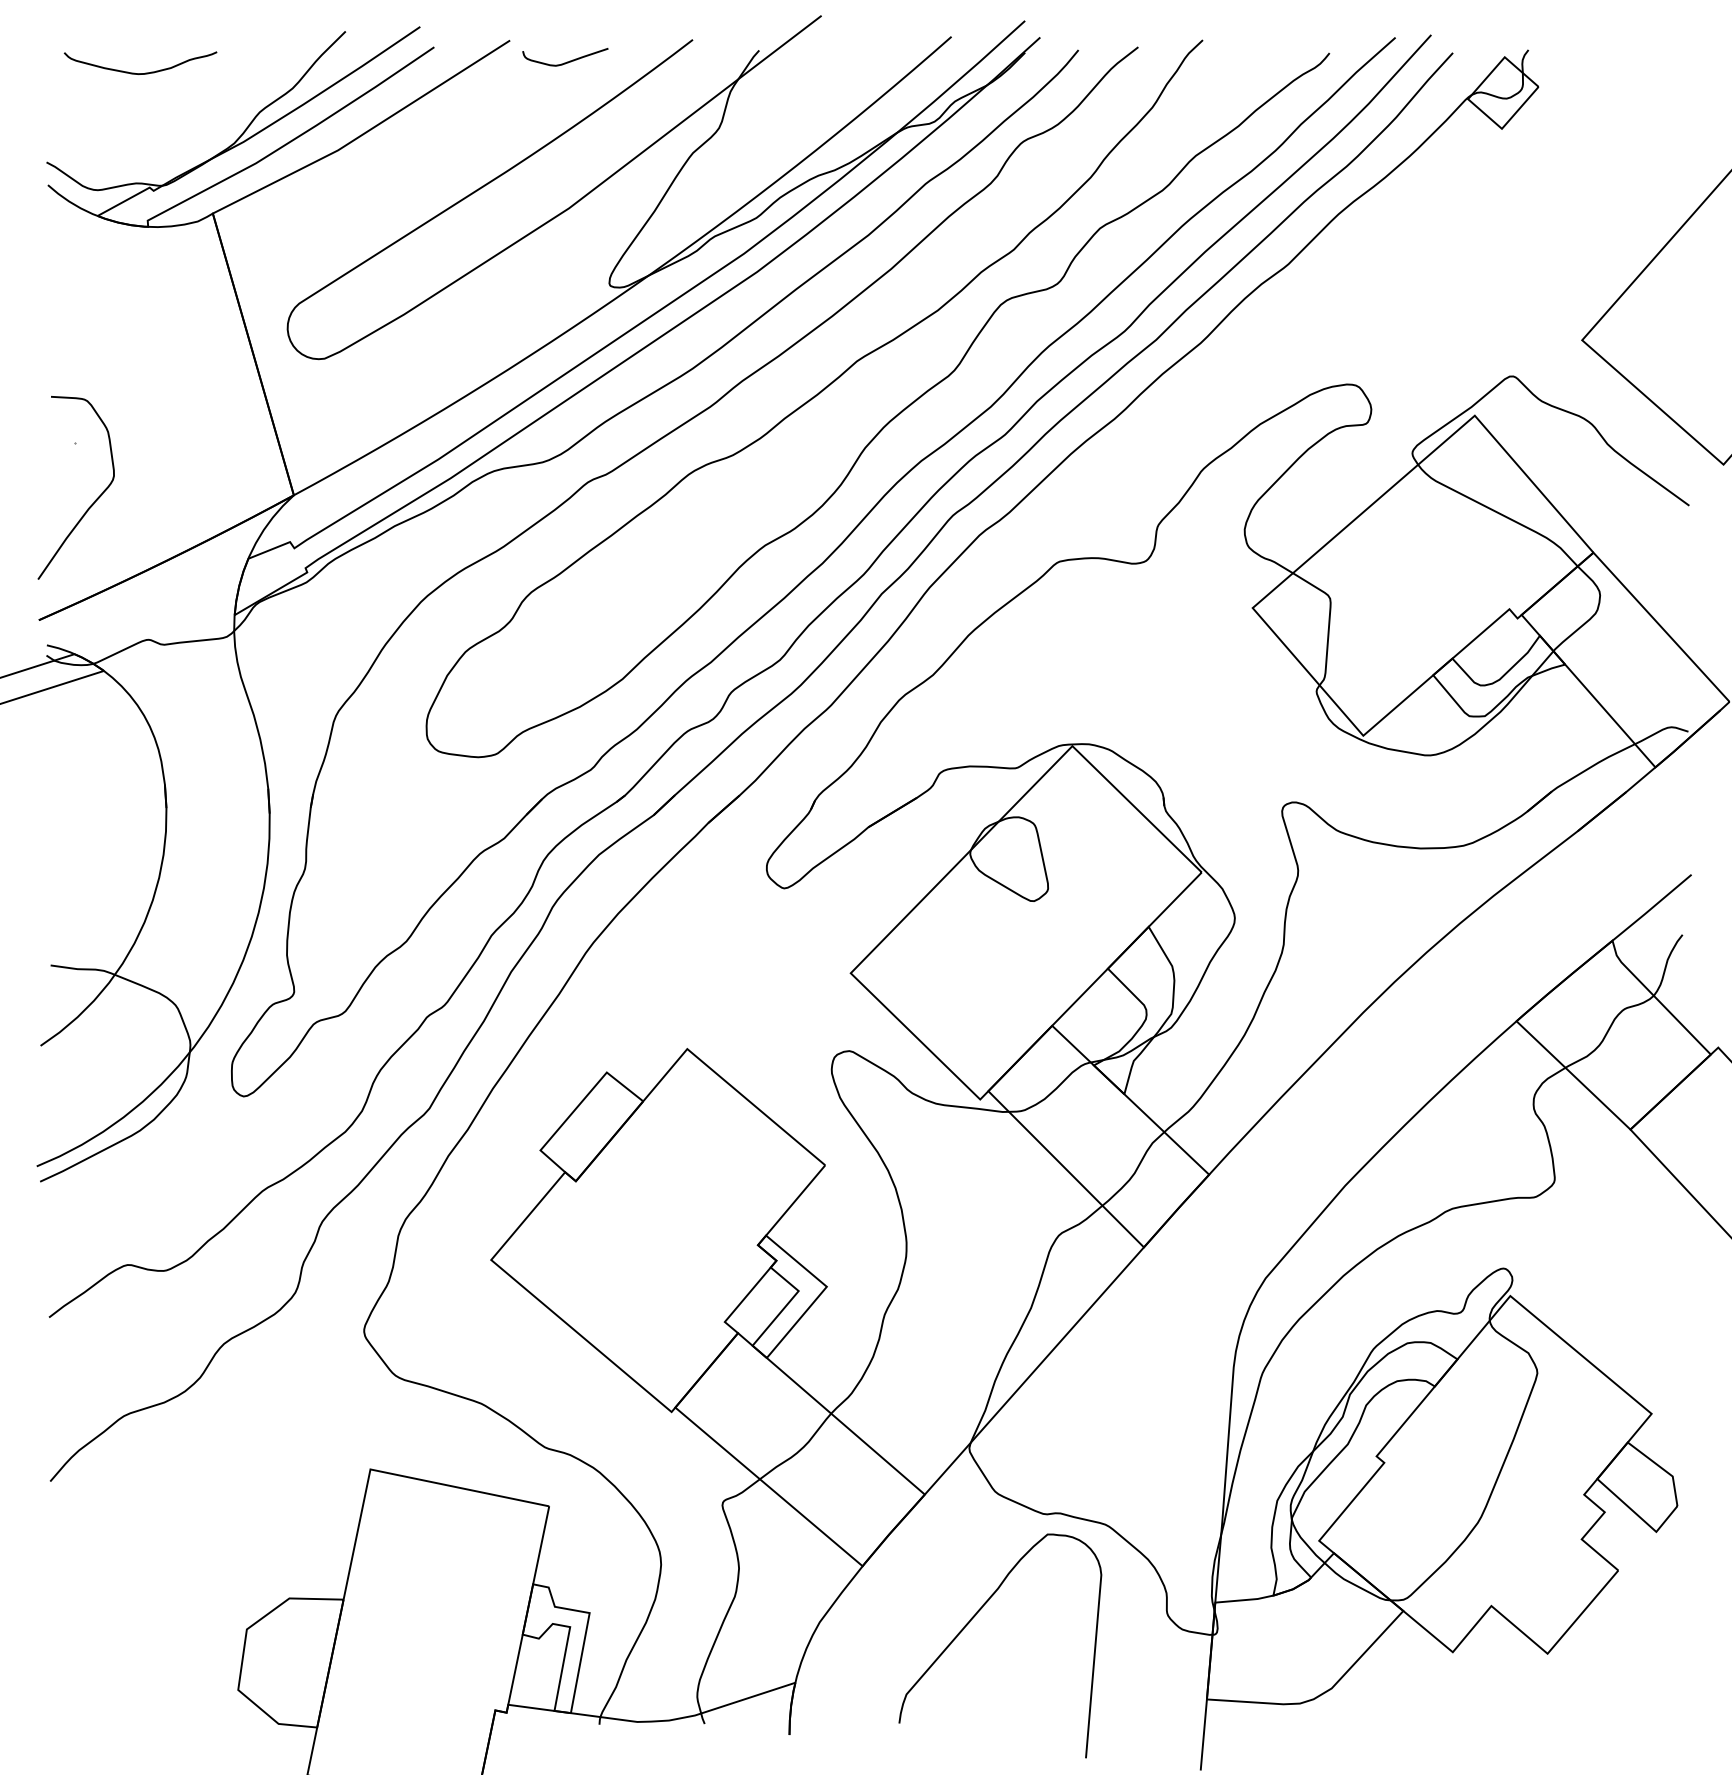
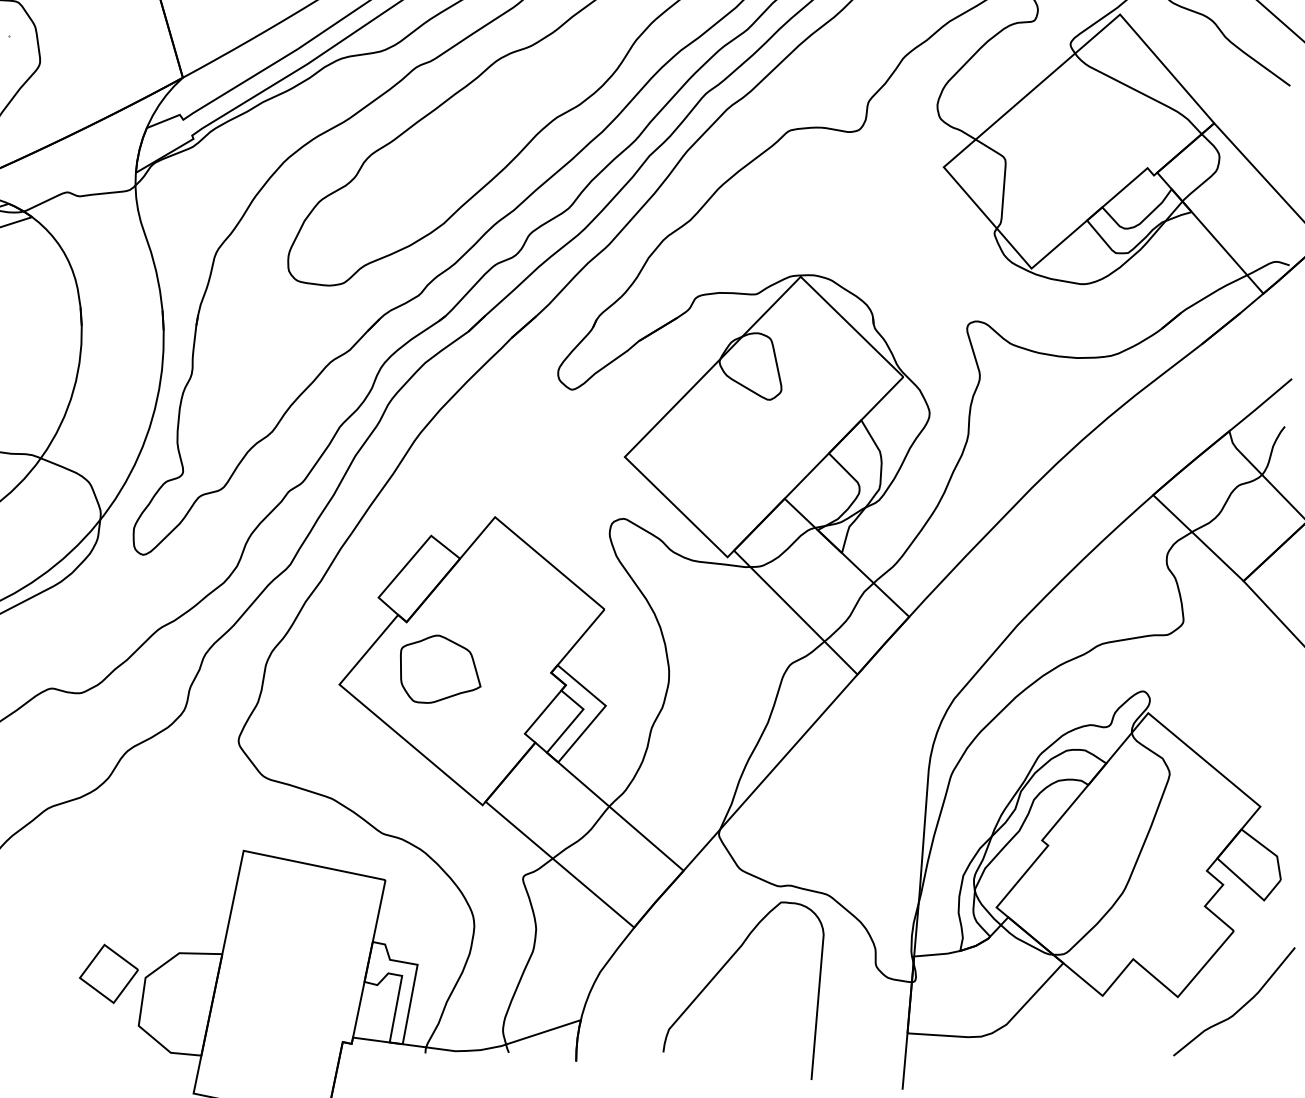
part: (618, 1240) -> (440, 669), added
part: (200, 1624) -> (108, 973), added
curve: (1626, 1667) -> (1240, 1008), added

